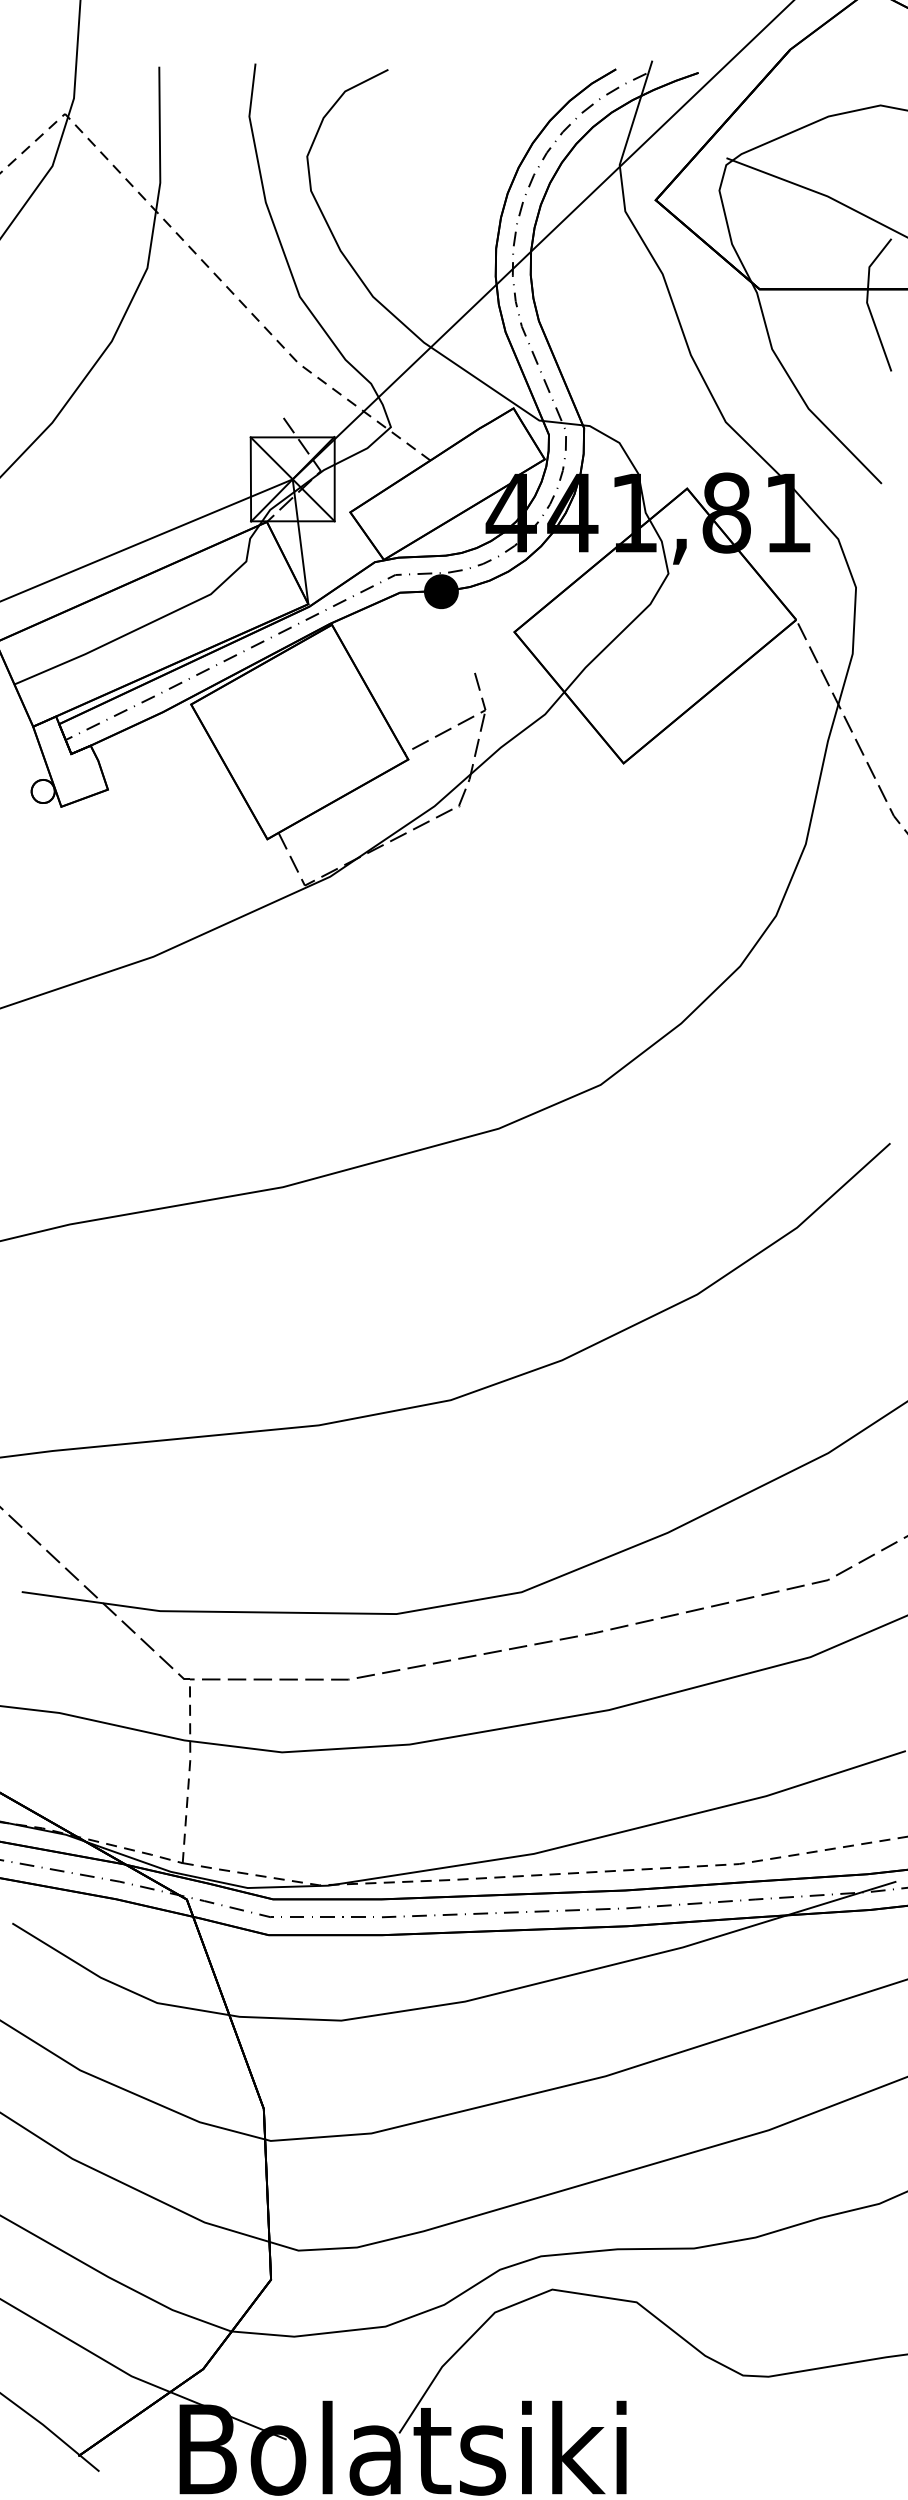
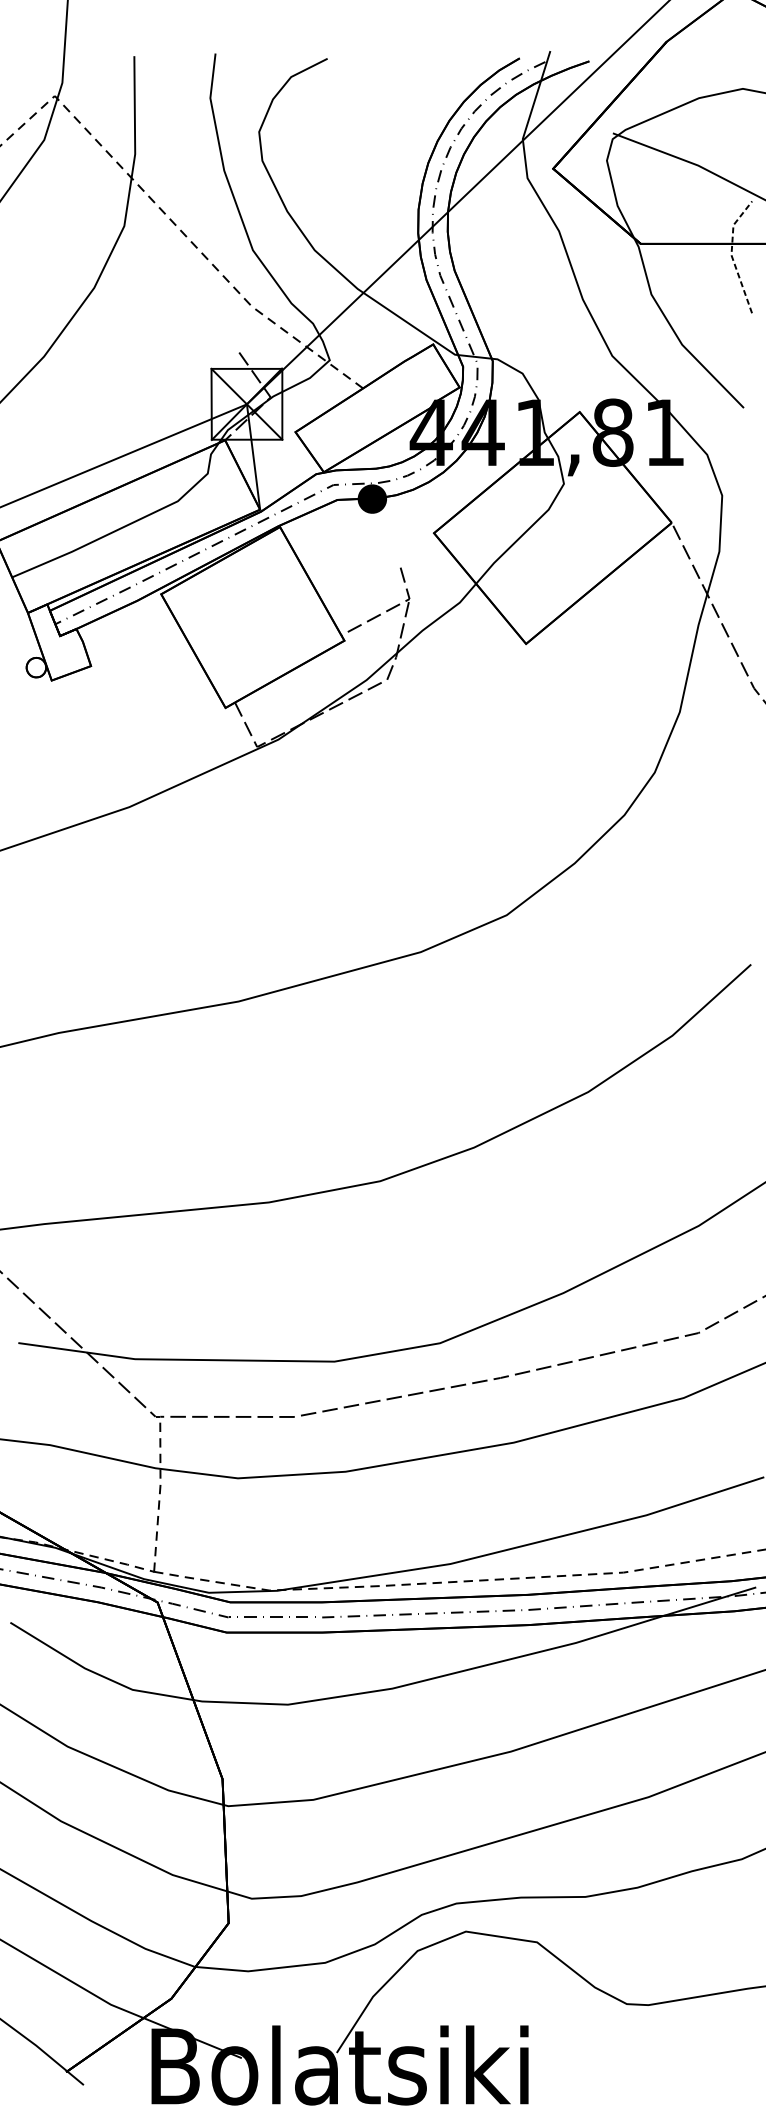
line: (867, 302) -> (731, 255), solid -> dashed

